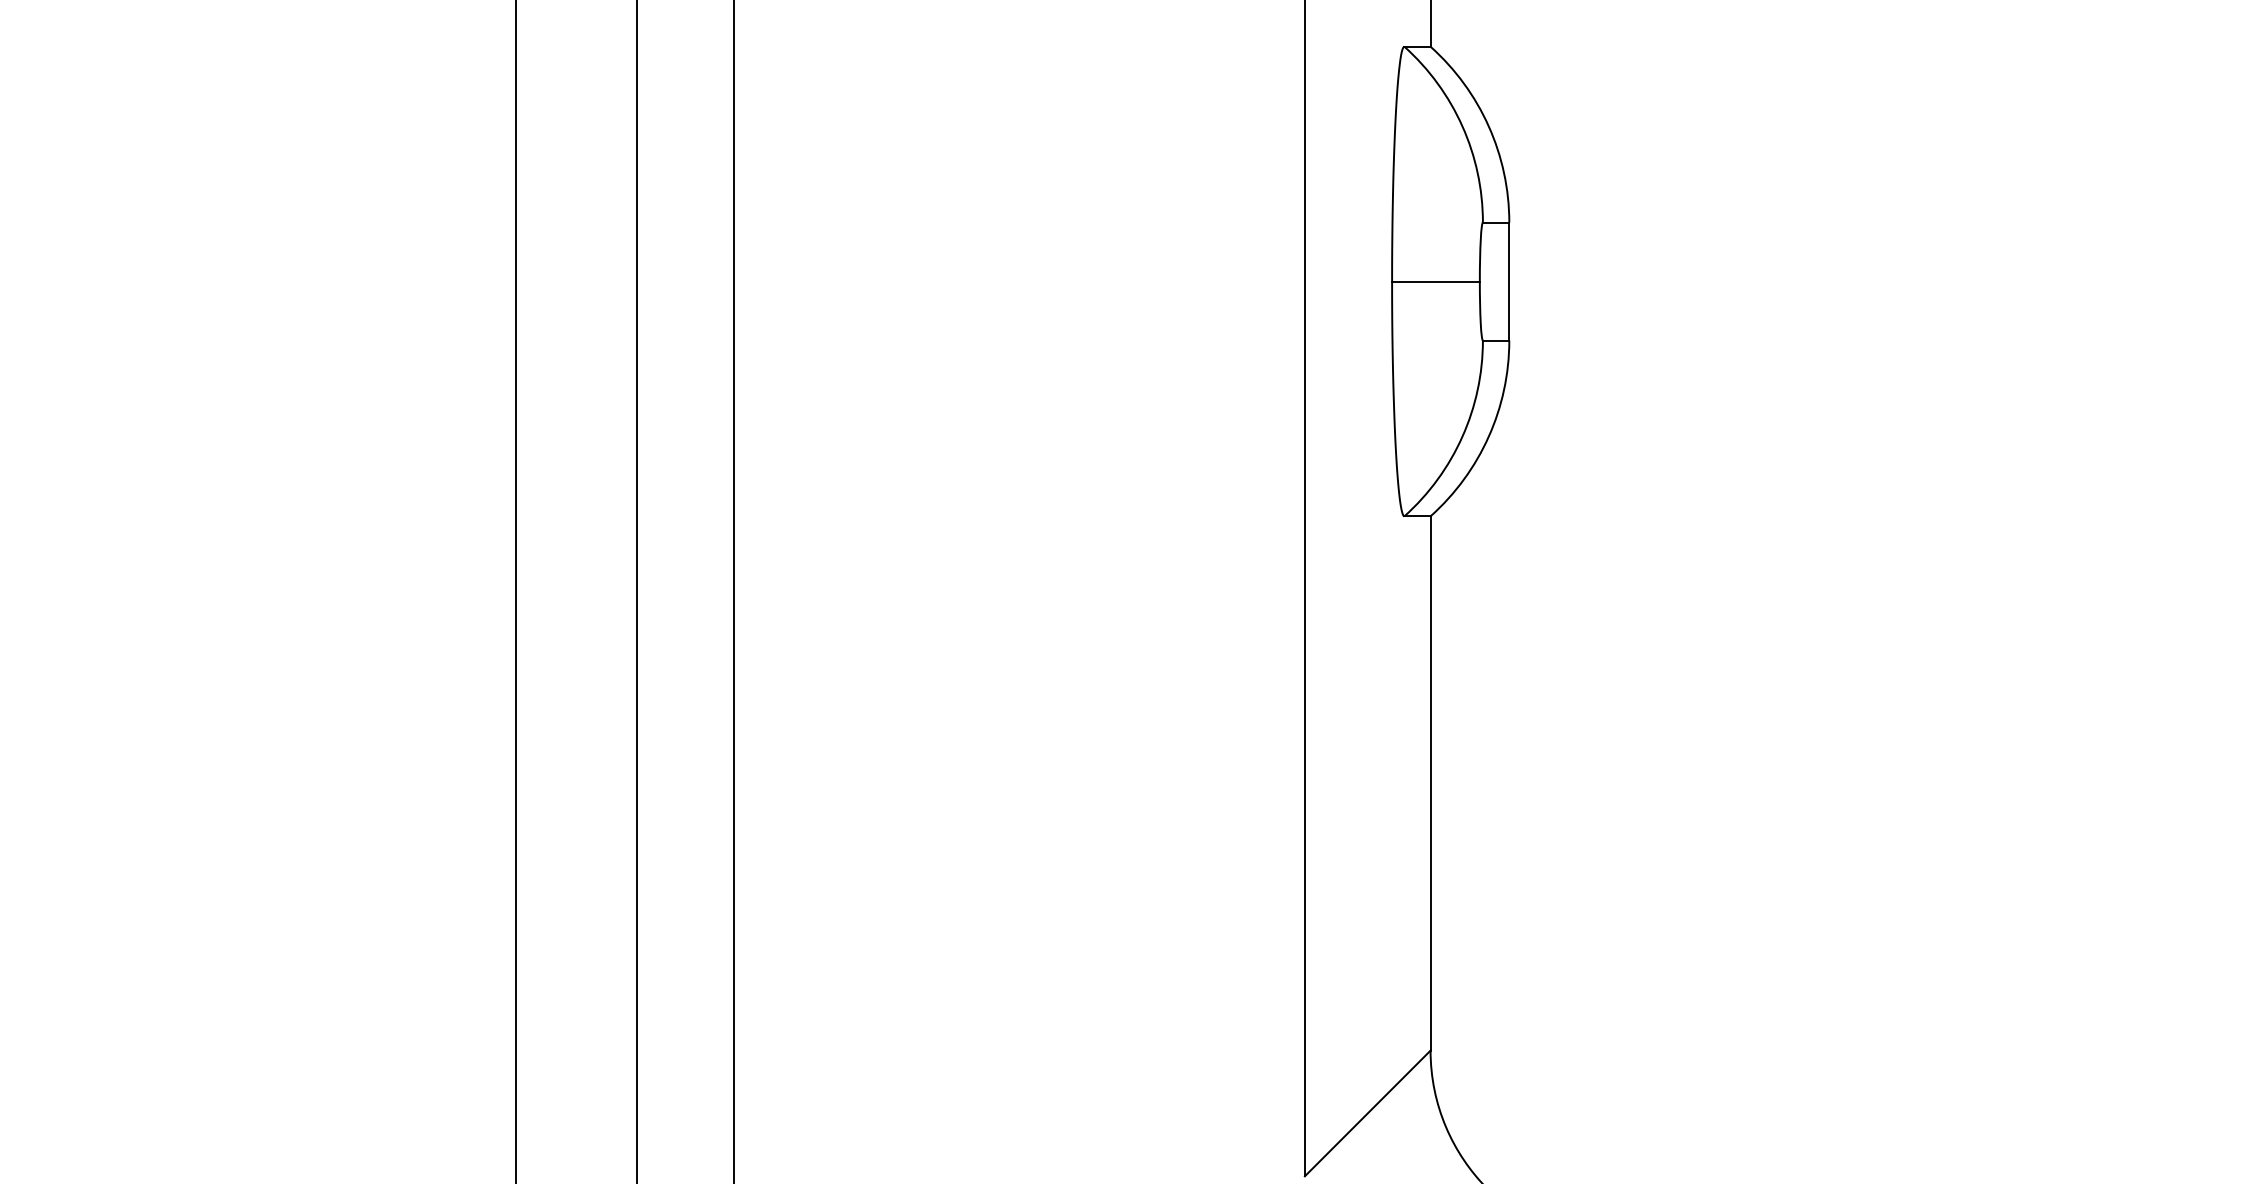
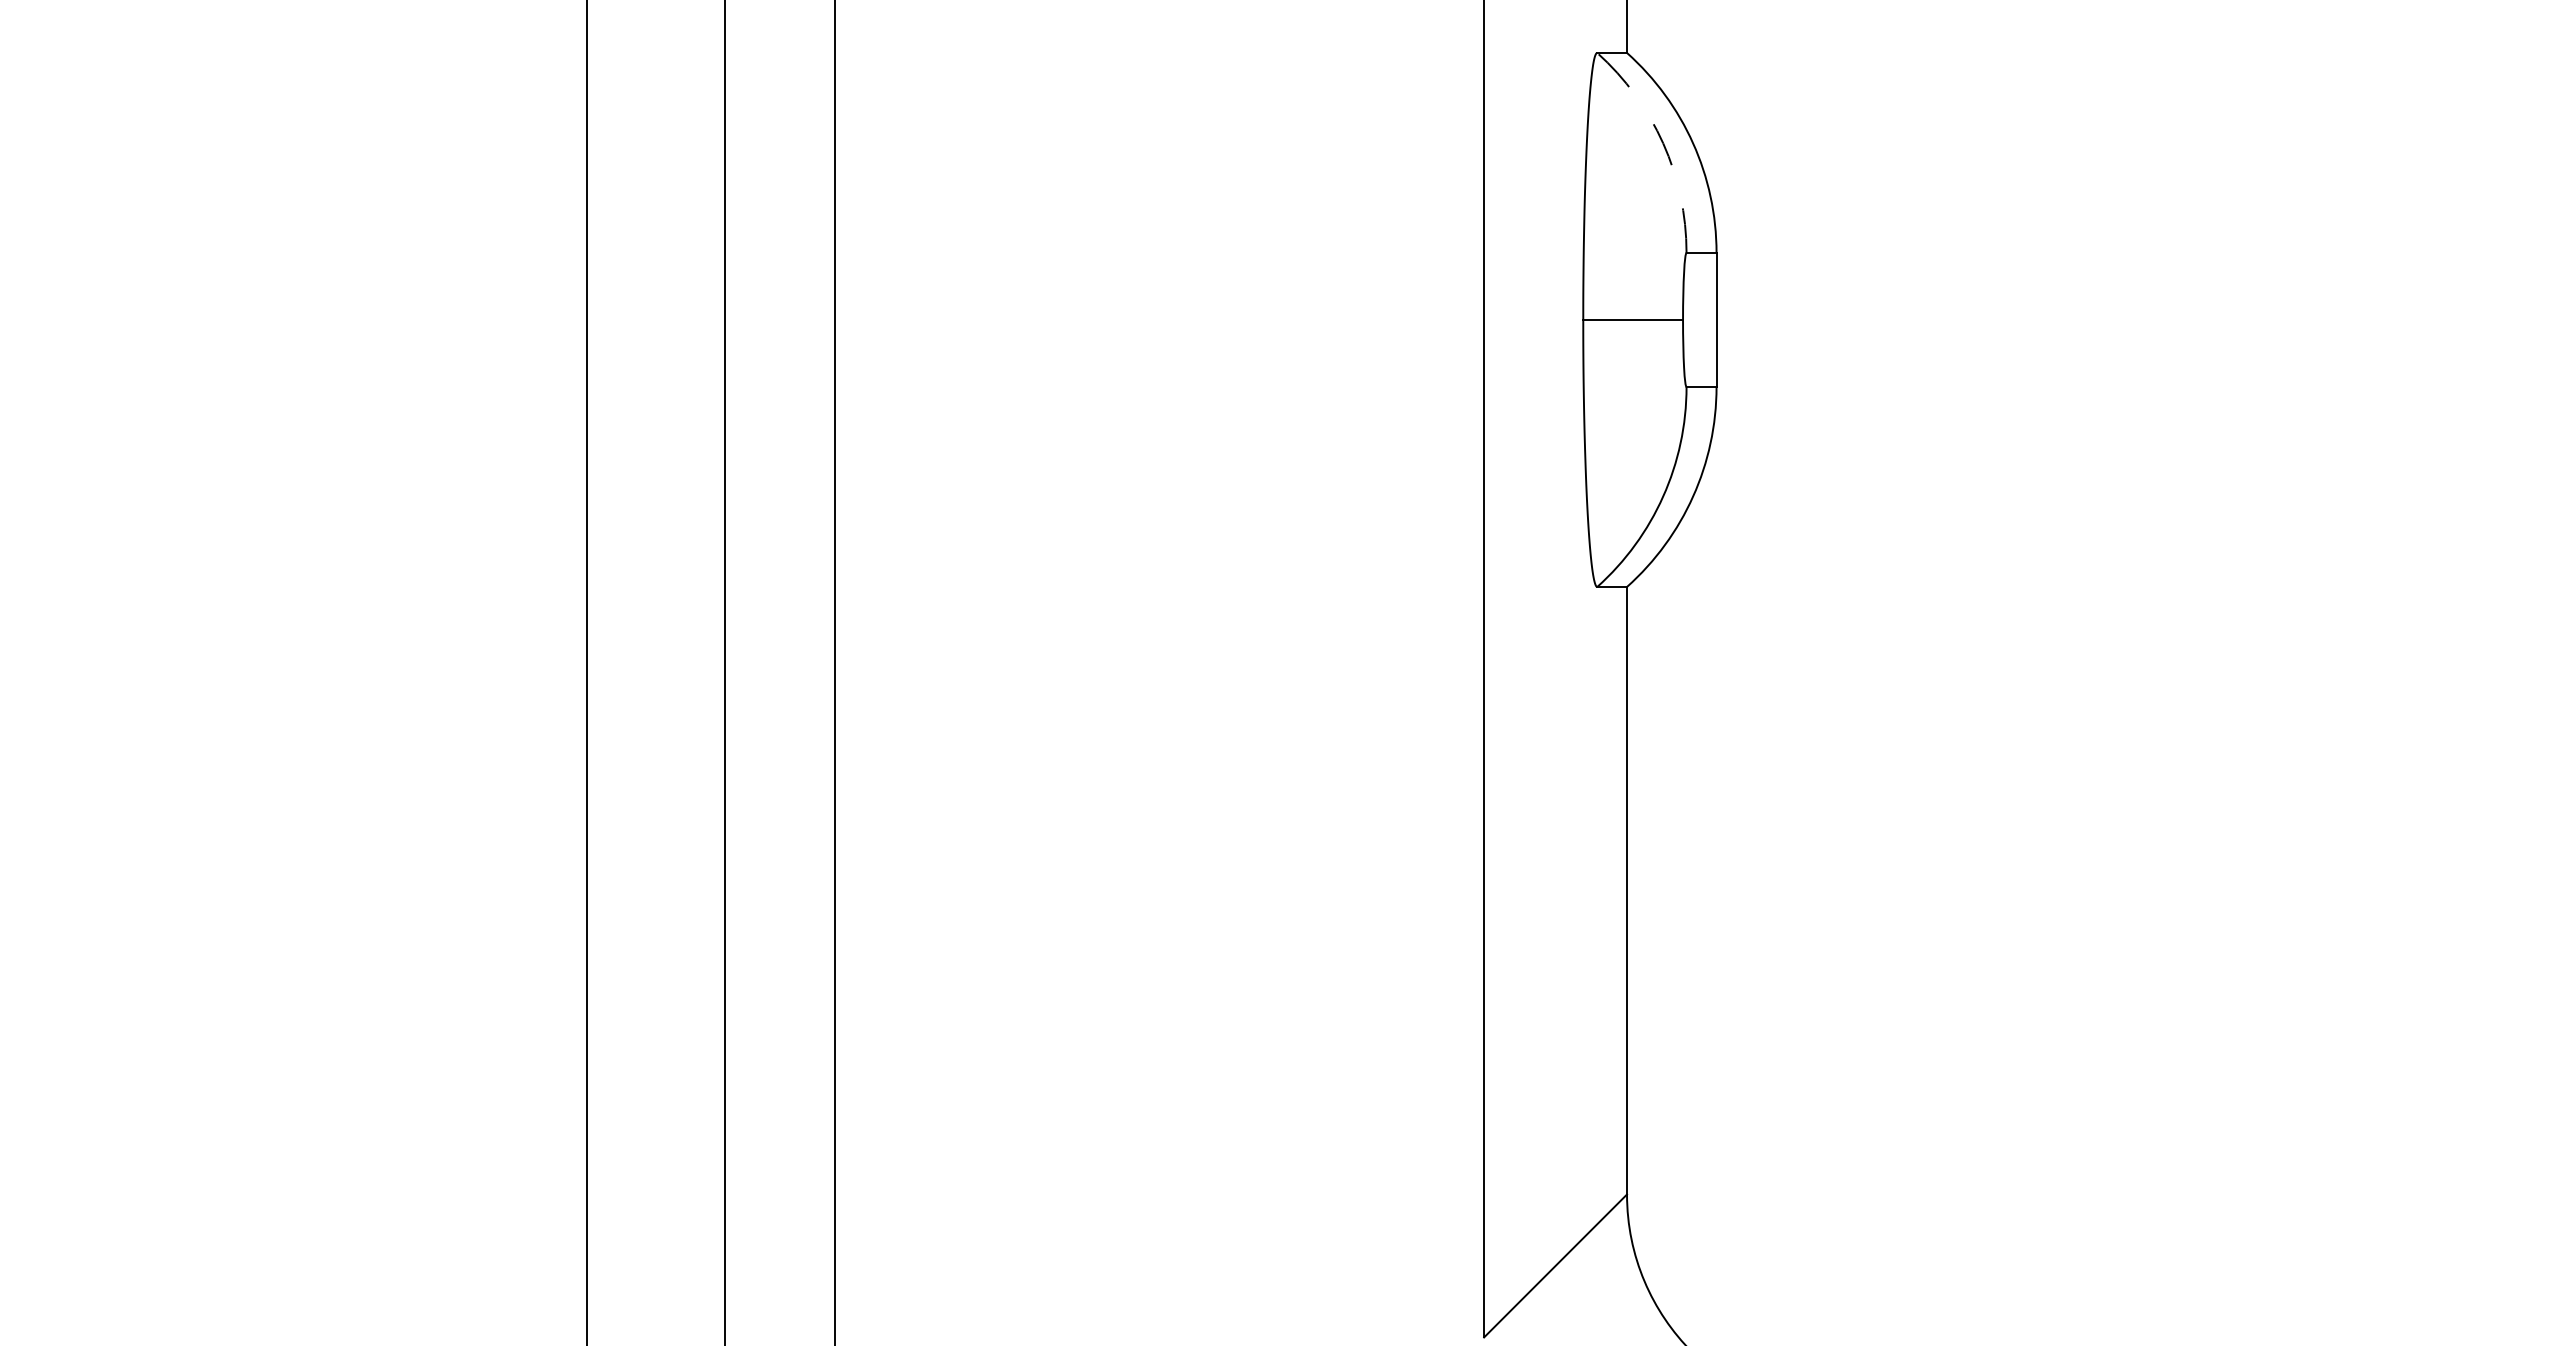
arc: (1462, 126) -> (1663, 143), solid -> dashed

